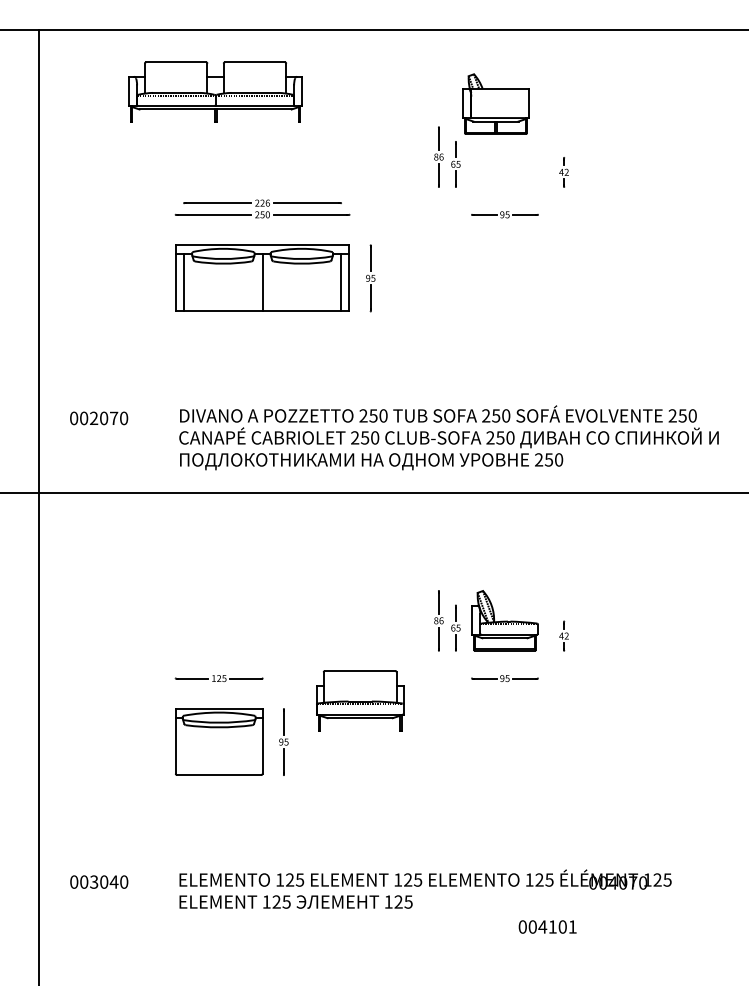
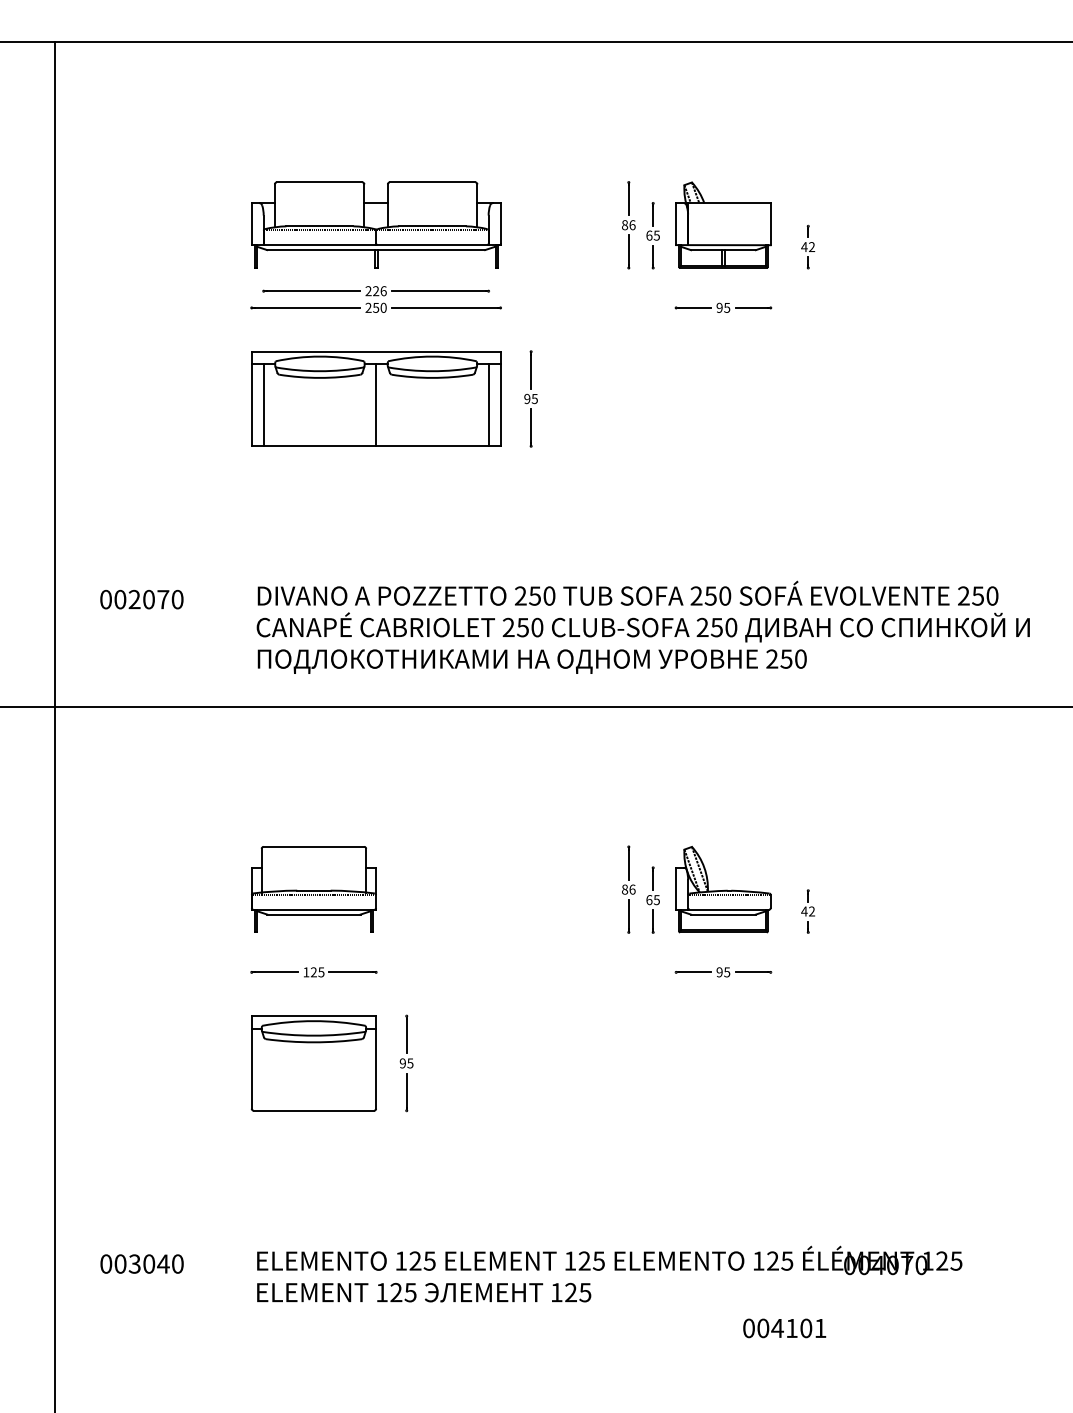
part: (215, 91) -> (376, 224), moved
part: (495, 103) -> (722, 224), moved
part: (360, 700) -> (314, 889), moved

